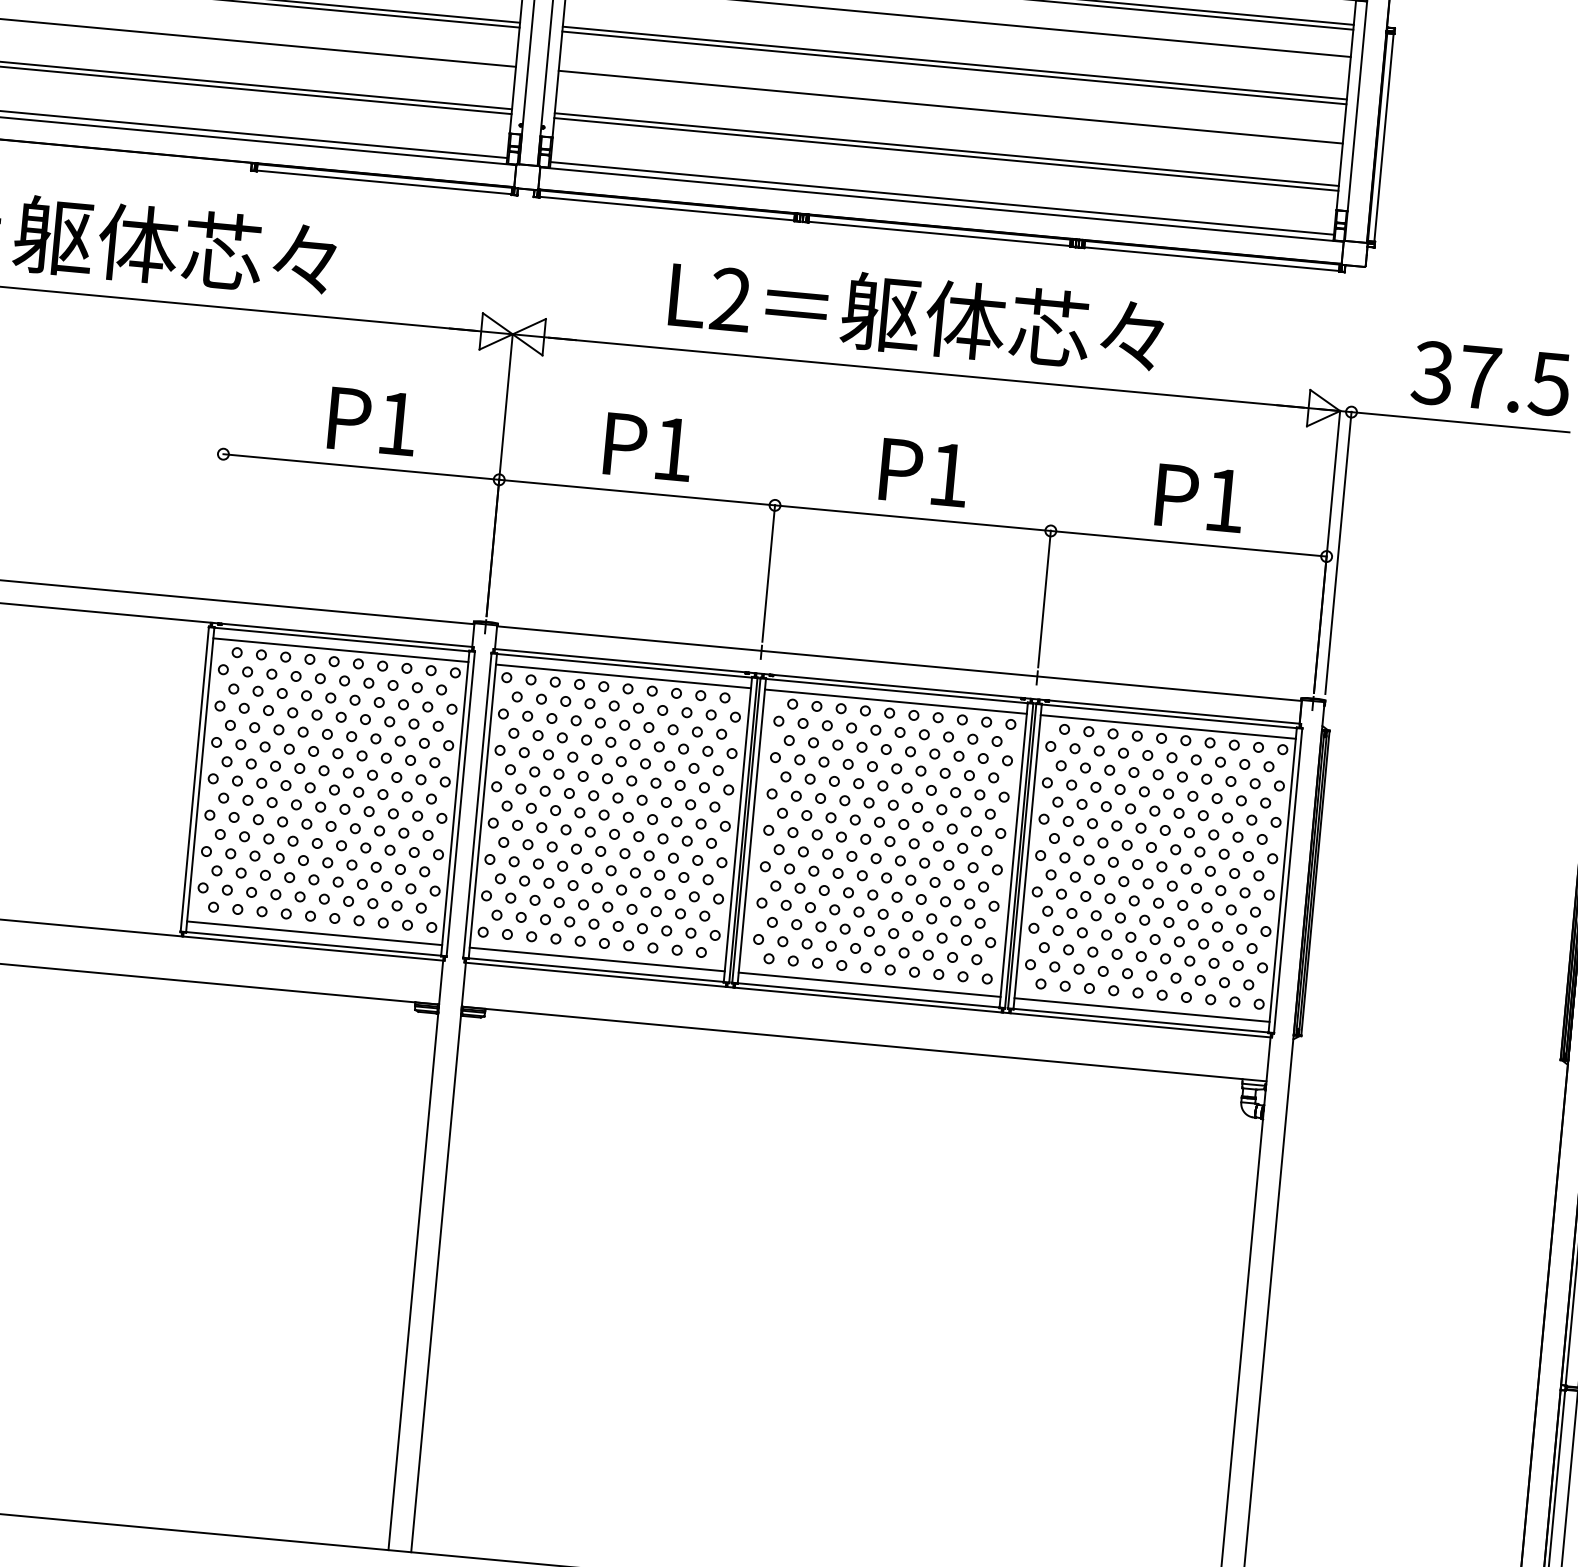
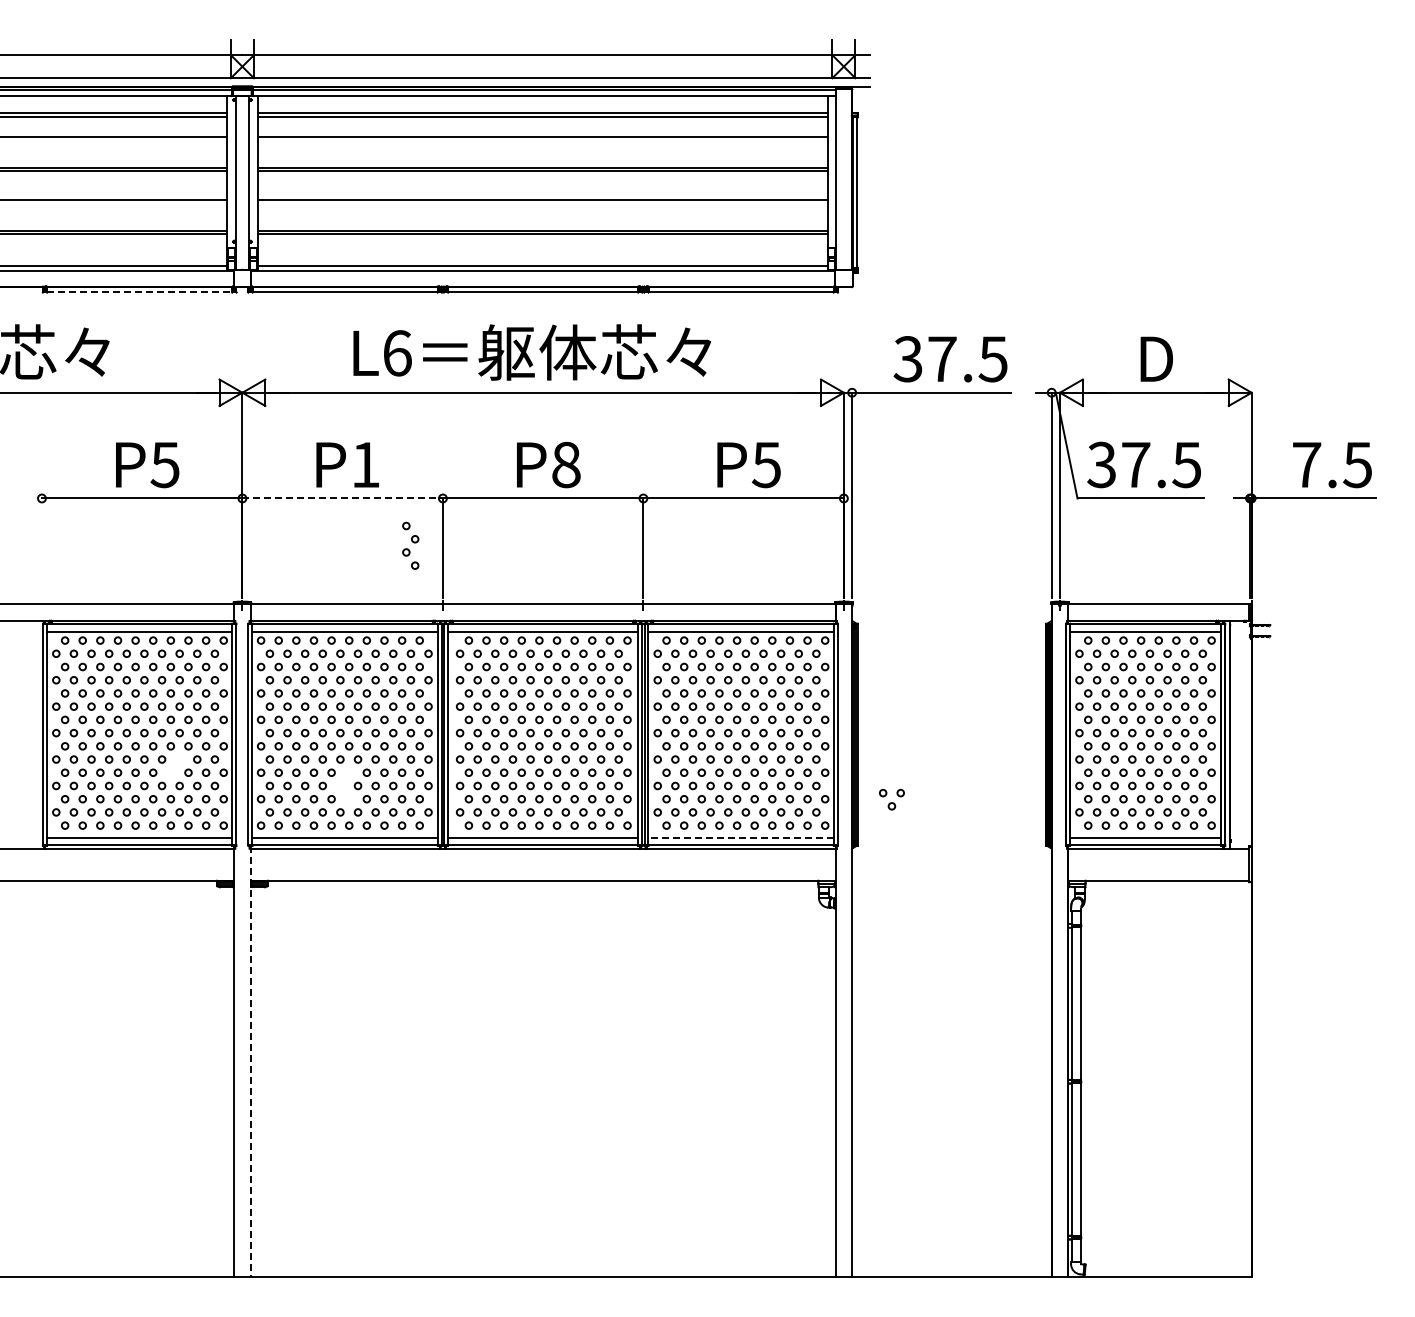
line: (384, 181) -> (139, 291), solid -> dashed
text: (731, 300) -> (397, 353), L2 -> L6
text: (396, 424) -> (164, 465), P1 -> P5
text: (949, 474) -> (566, 464), P1 -> P8
line: (638, 492) -> (343, 498), solid -> dashed
text: (1223, 501) -> (765, 465), P1 -> P5
part: (724, 565) -> (410, 545), added
part: (371, 838) -> (174, 765), removed
part: (603, 887) -> (344, 785), removed
part: (1353, 976) -> (891, 799), added
line: (1142, 1009) -> (741, 837), solid -> dashed
line: (438, 1255) -> (250, 1061), solid -> dashed

